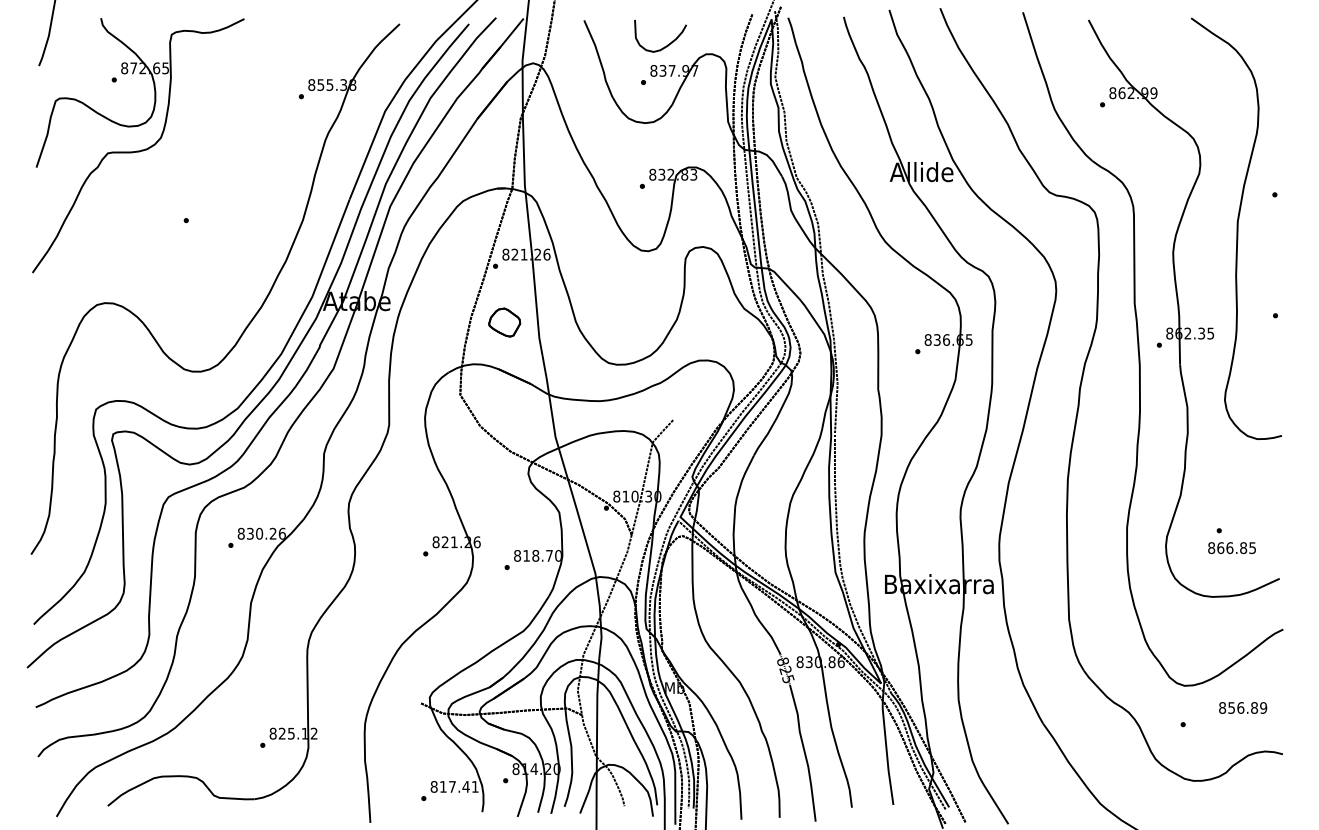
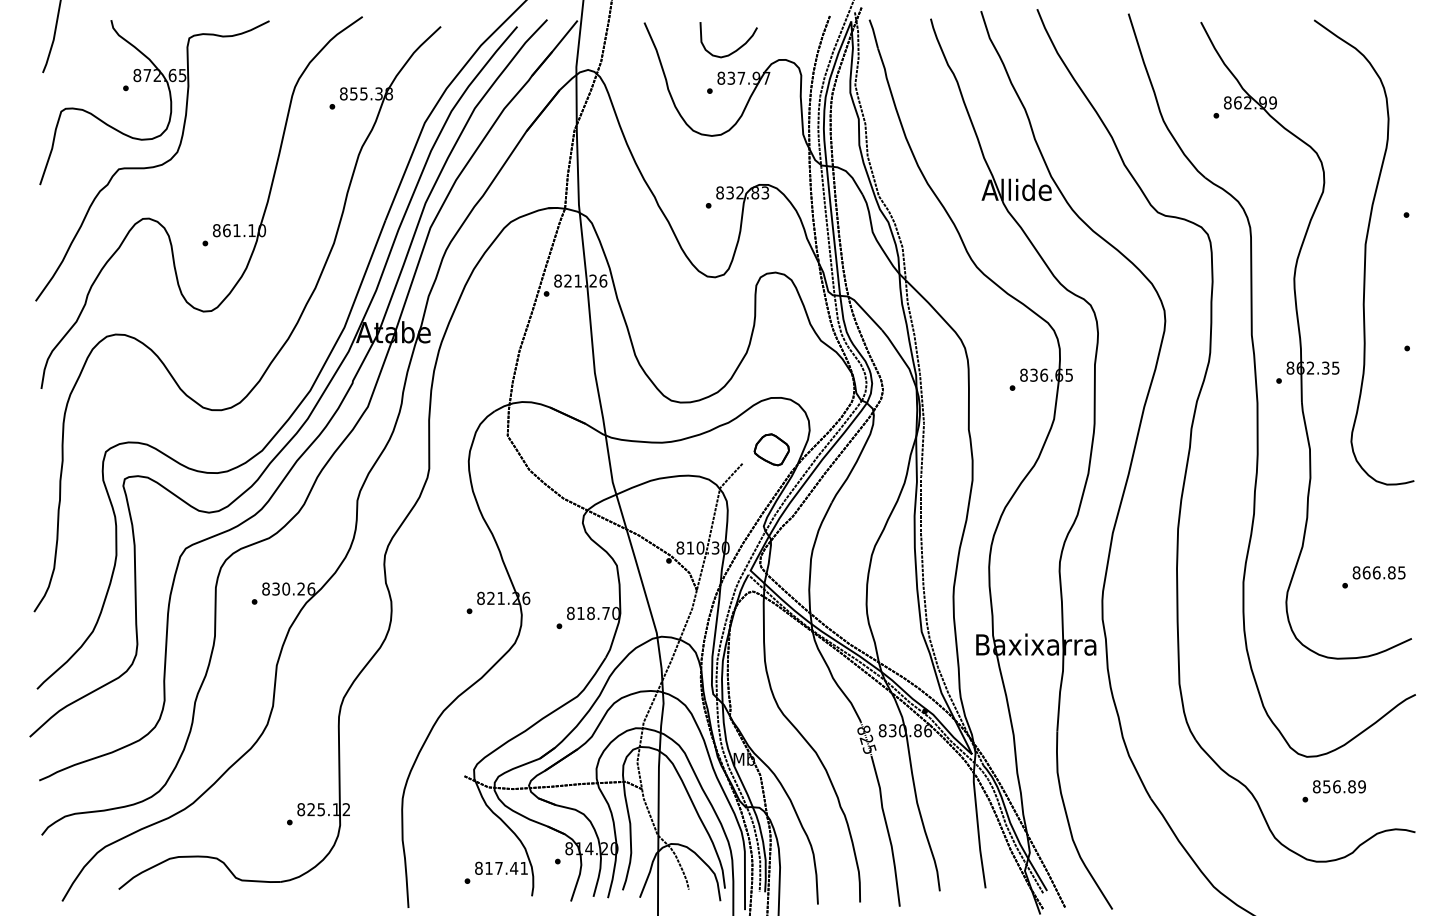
part: (194, 203) -> (214, 224), added
part: (504, 322) -> (771, 449), moved
text: (1231, 548) -> (1378, 573), moved
text: (1243, 707) -> (1339, 786), moved

